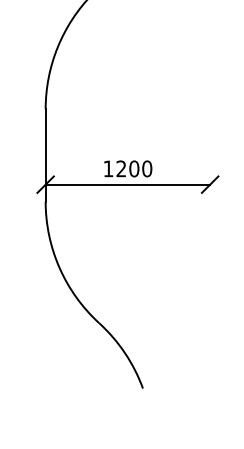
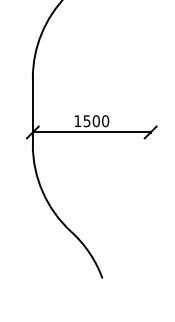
text: (121, 168) -> (87, 120), 1200 -> 1500

